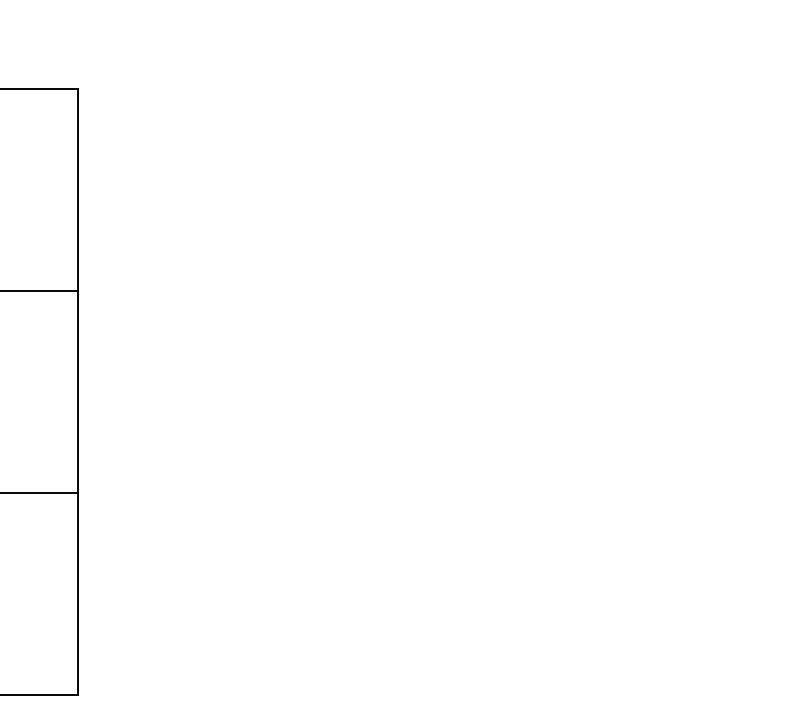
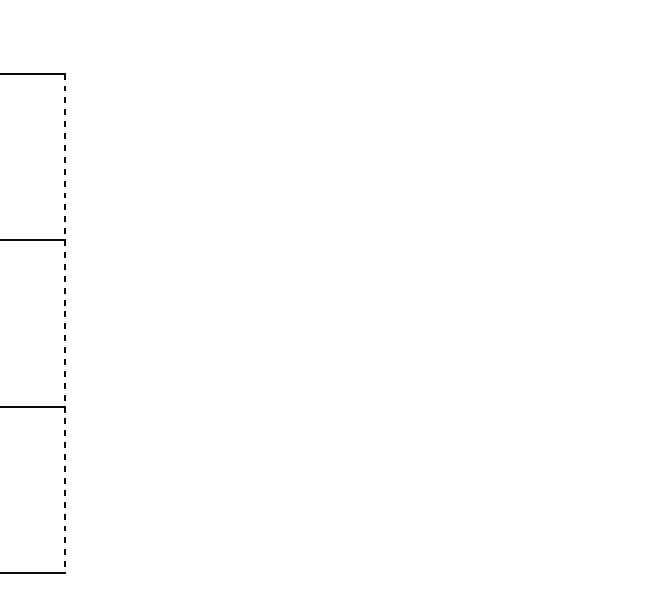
line: (78, 392) -> (64, 323), solid -> dashed

